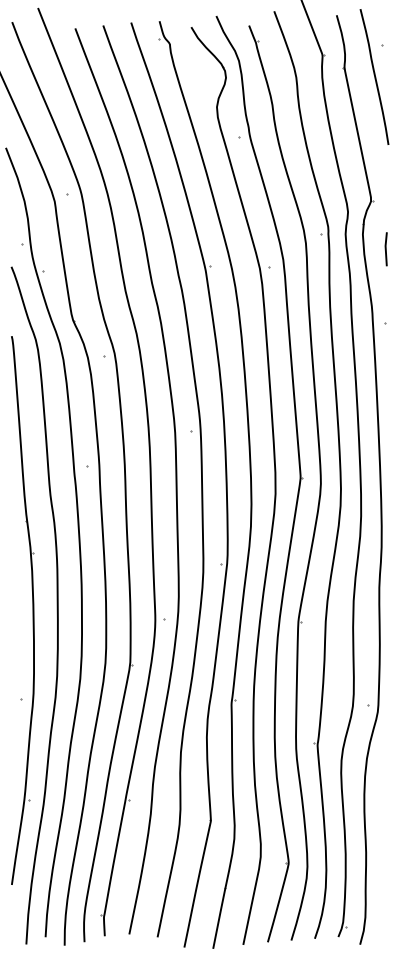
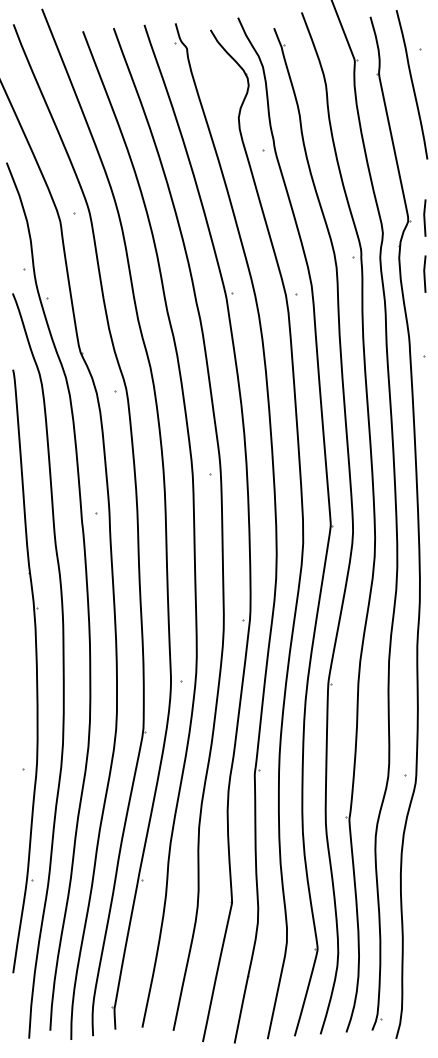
line: (385, 198) -> (424, 218), added

